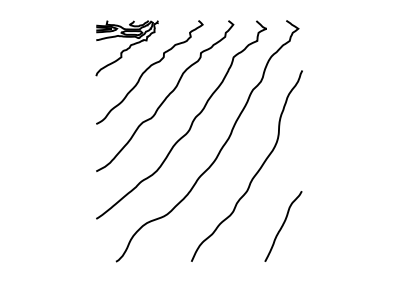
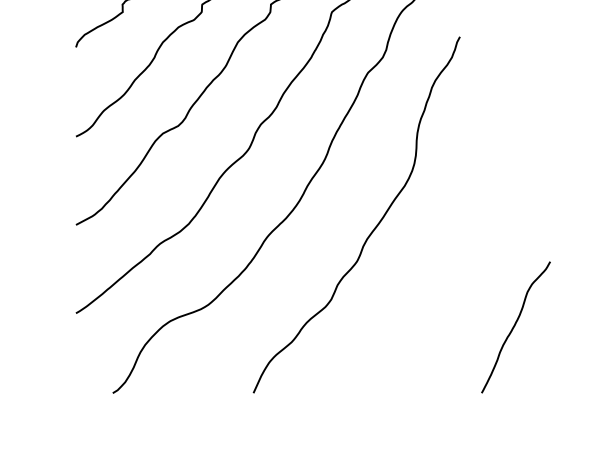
curve: (283, 226) -> (516, 327), moved

